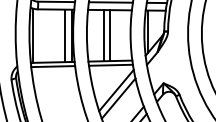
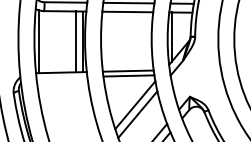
line: (103, 35) -> (120, 41), removed
line: (109, 35) -> (127, 41), removed
line: (52, 66) -> (61, 77), removed

